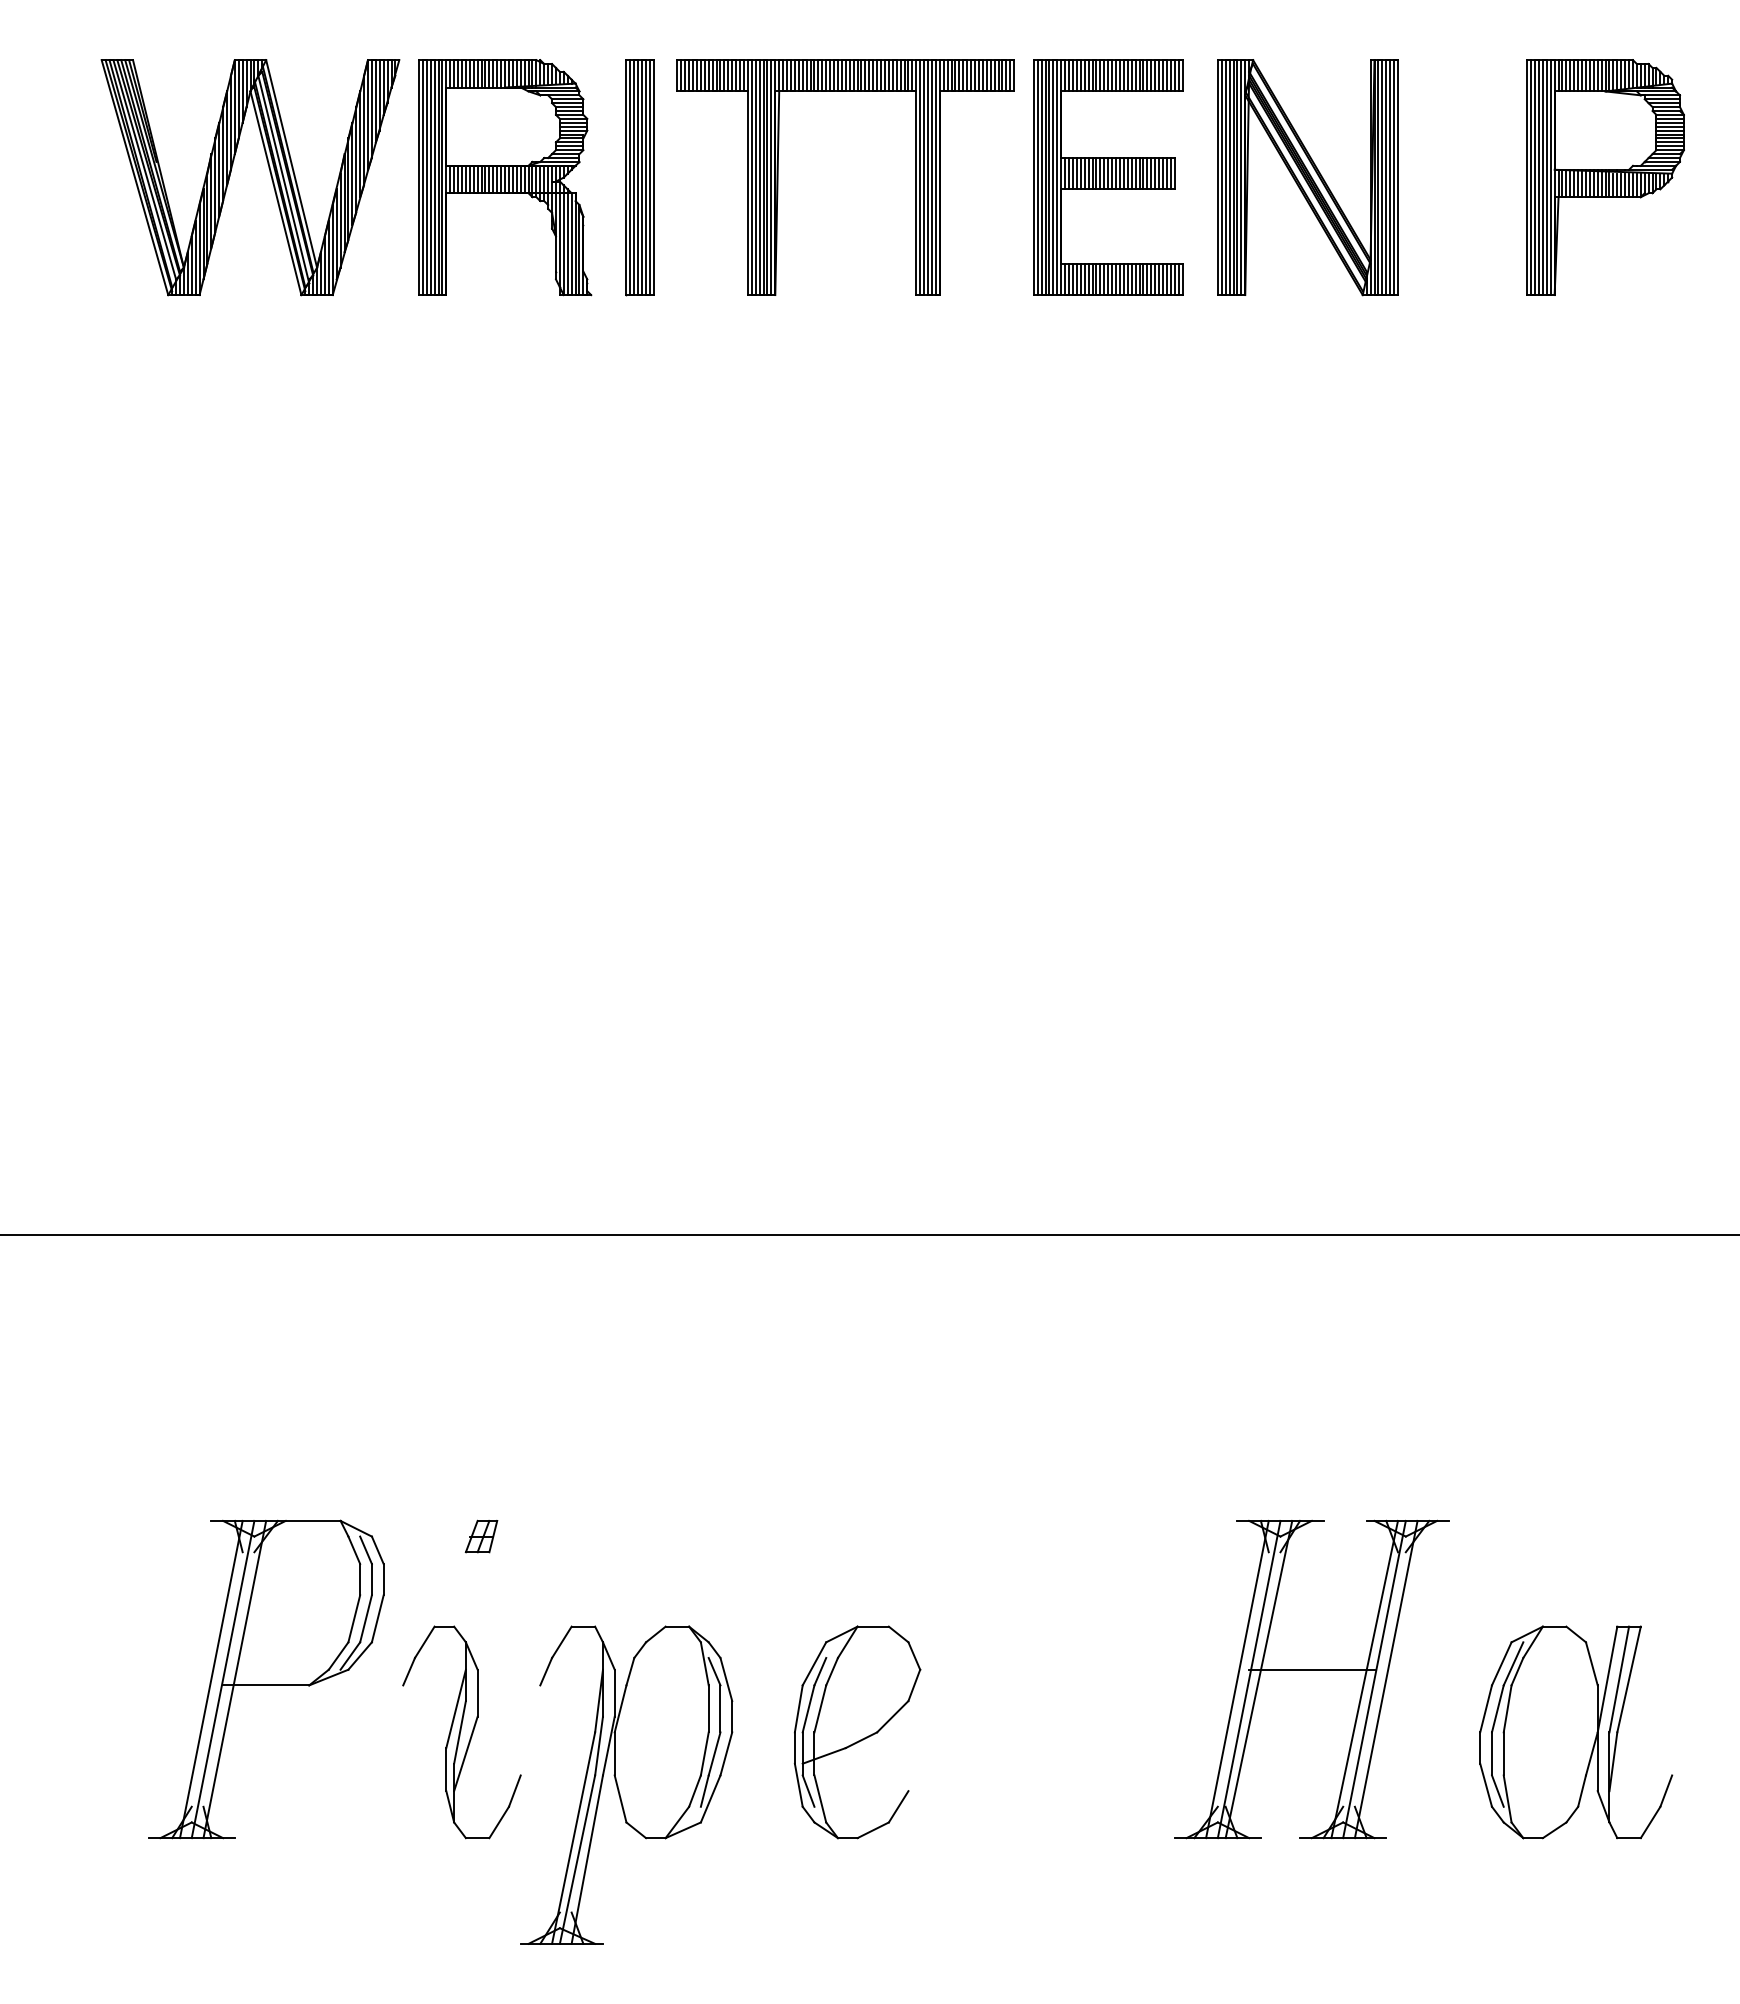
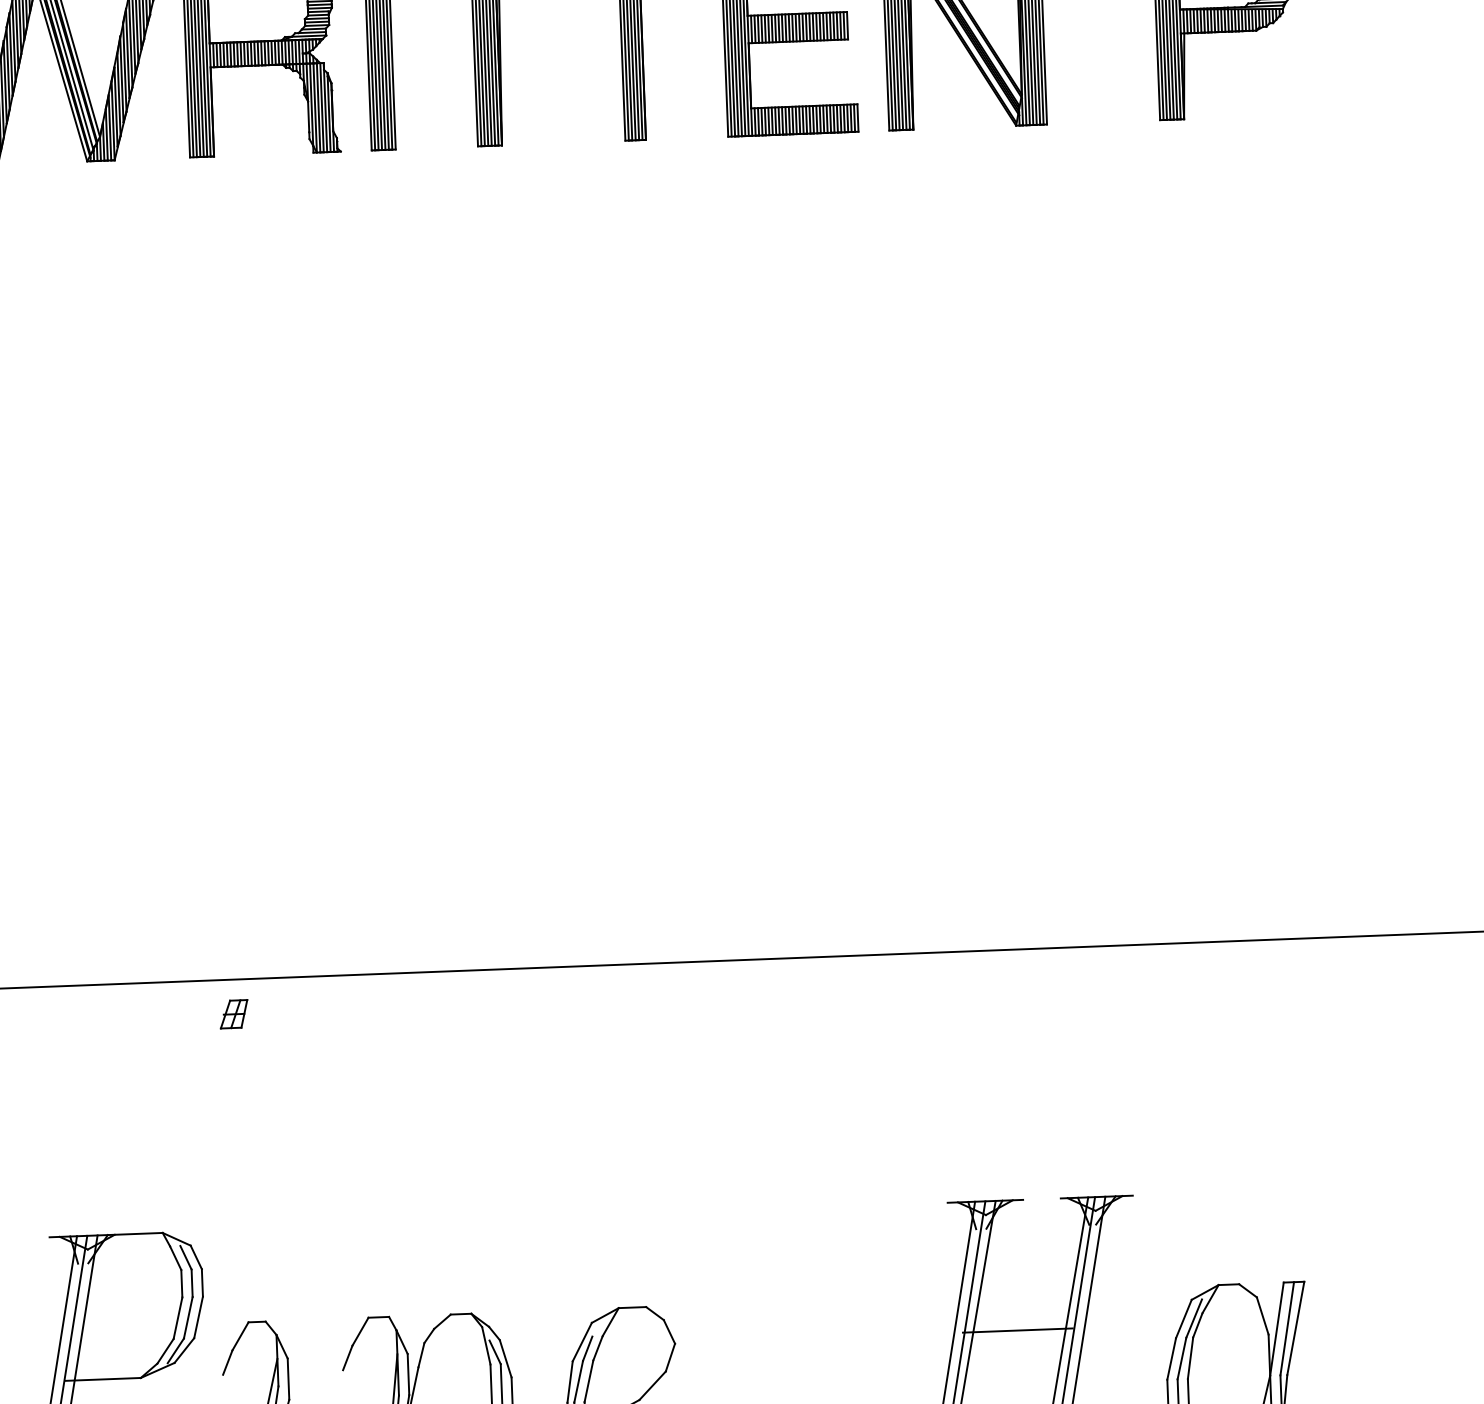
part: (481, 1536) -> (234, 1014), moved

